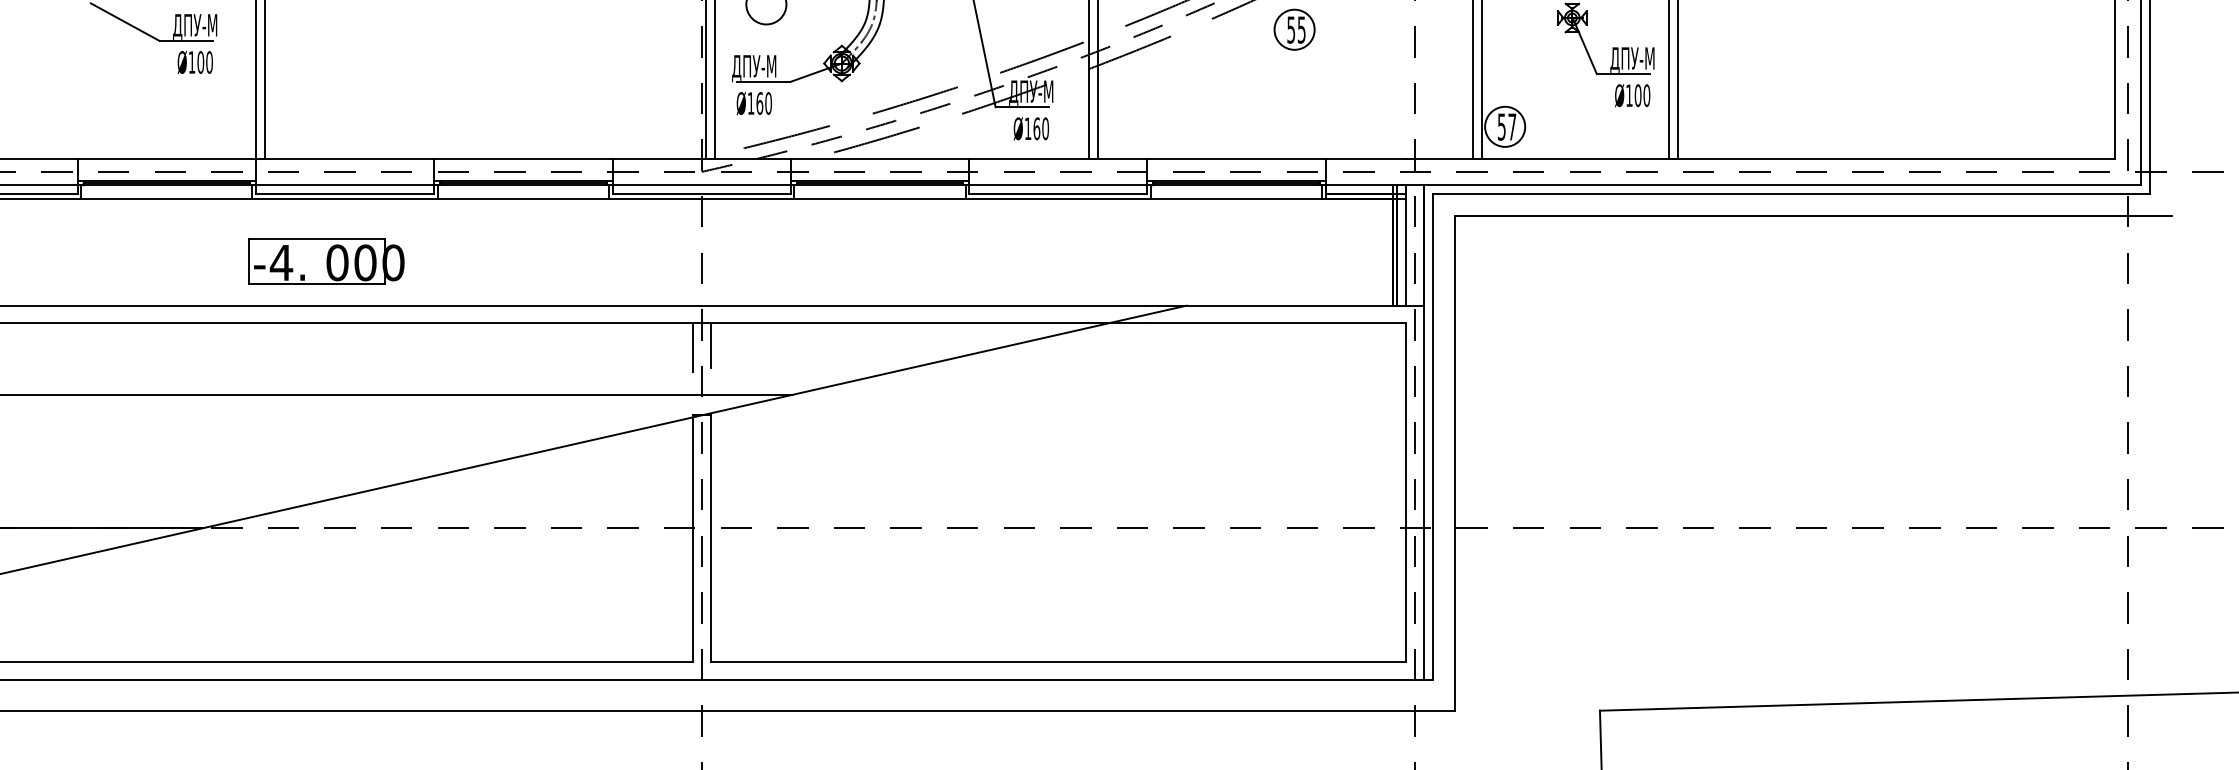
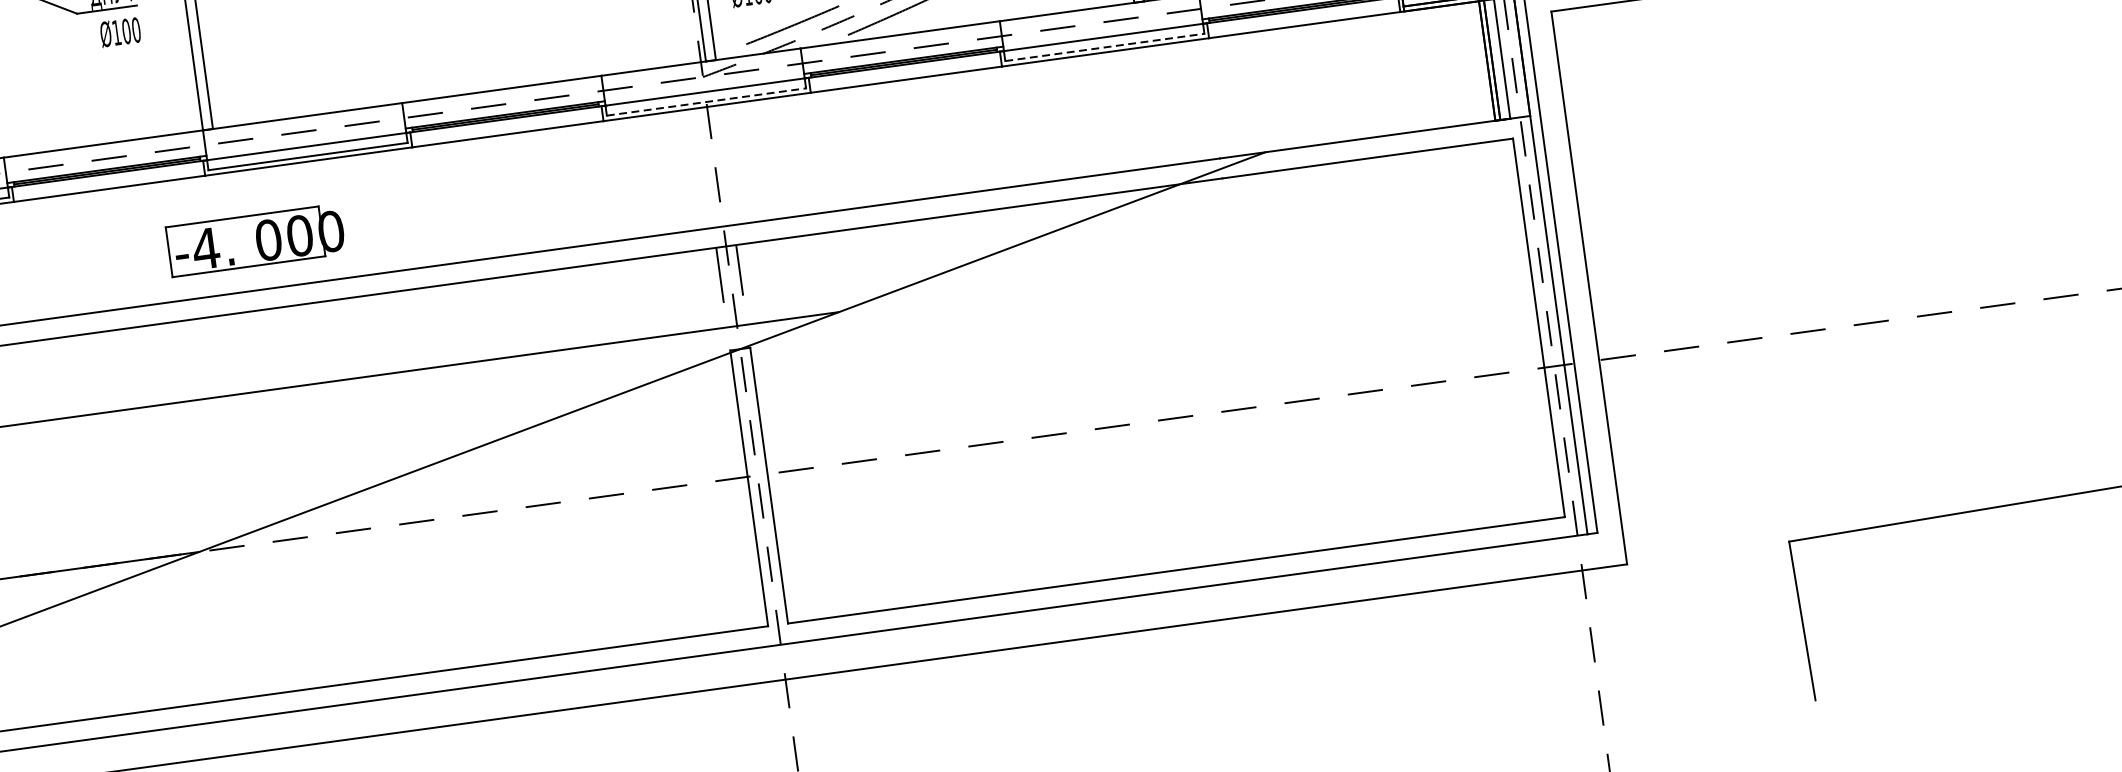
line: (702, 194) -> (707, 102), solid -> dashed
line: (1058, 194) -> (1105, 47), solid -> dashed
part: (326, 261) -> (256, 240), moved

